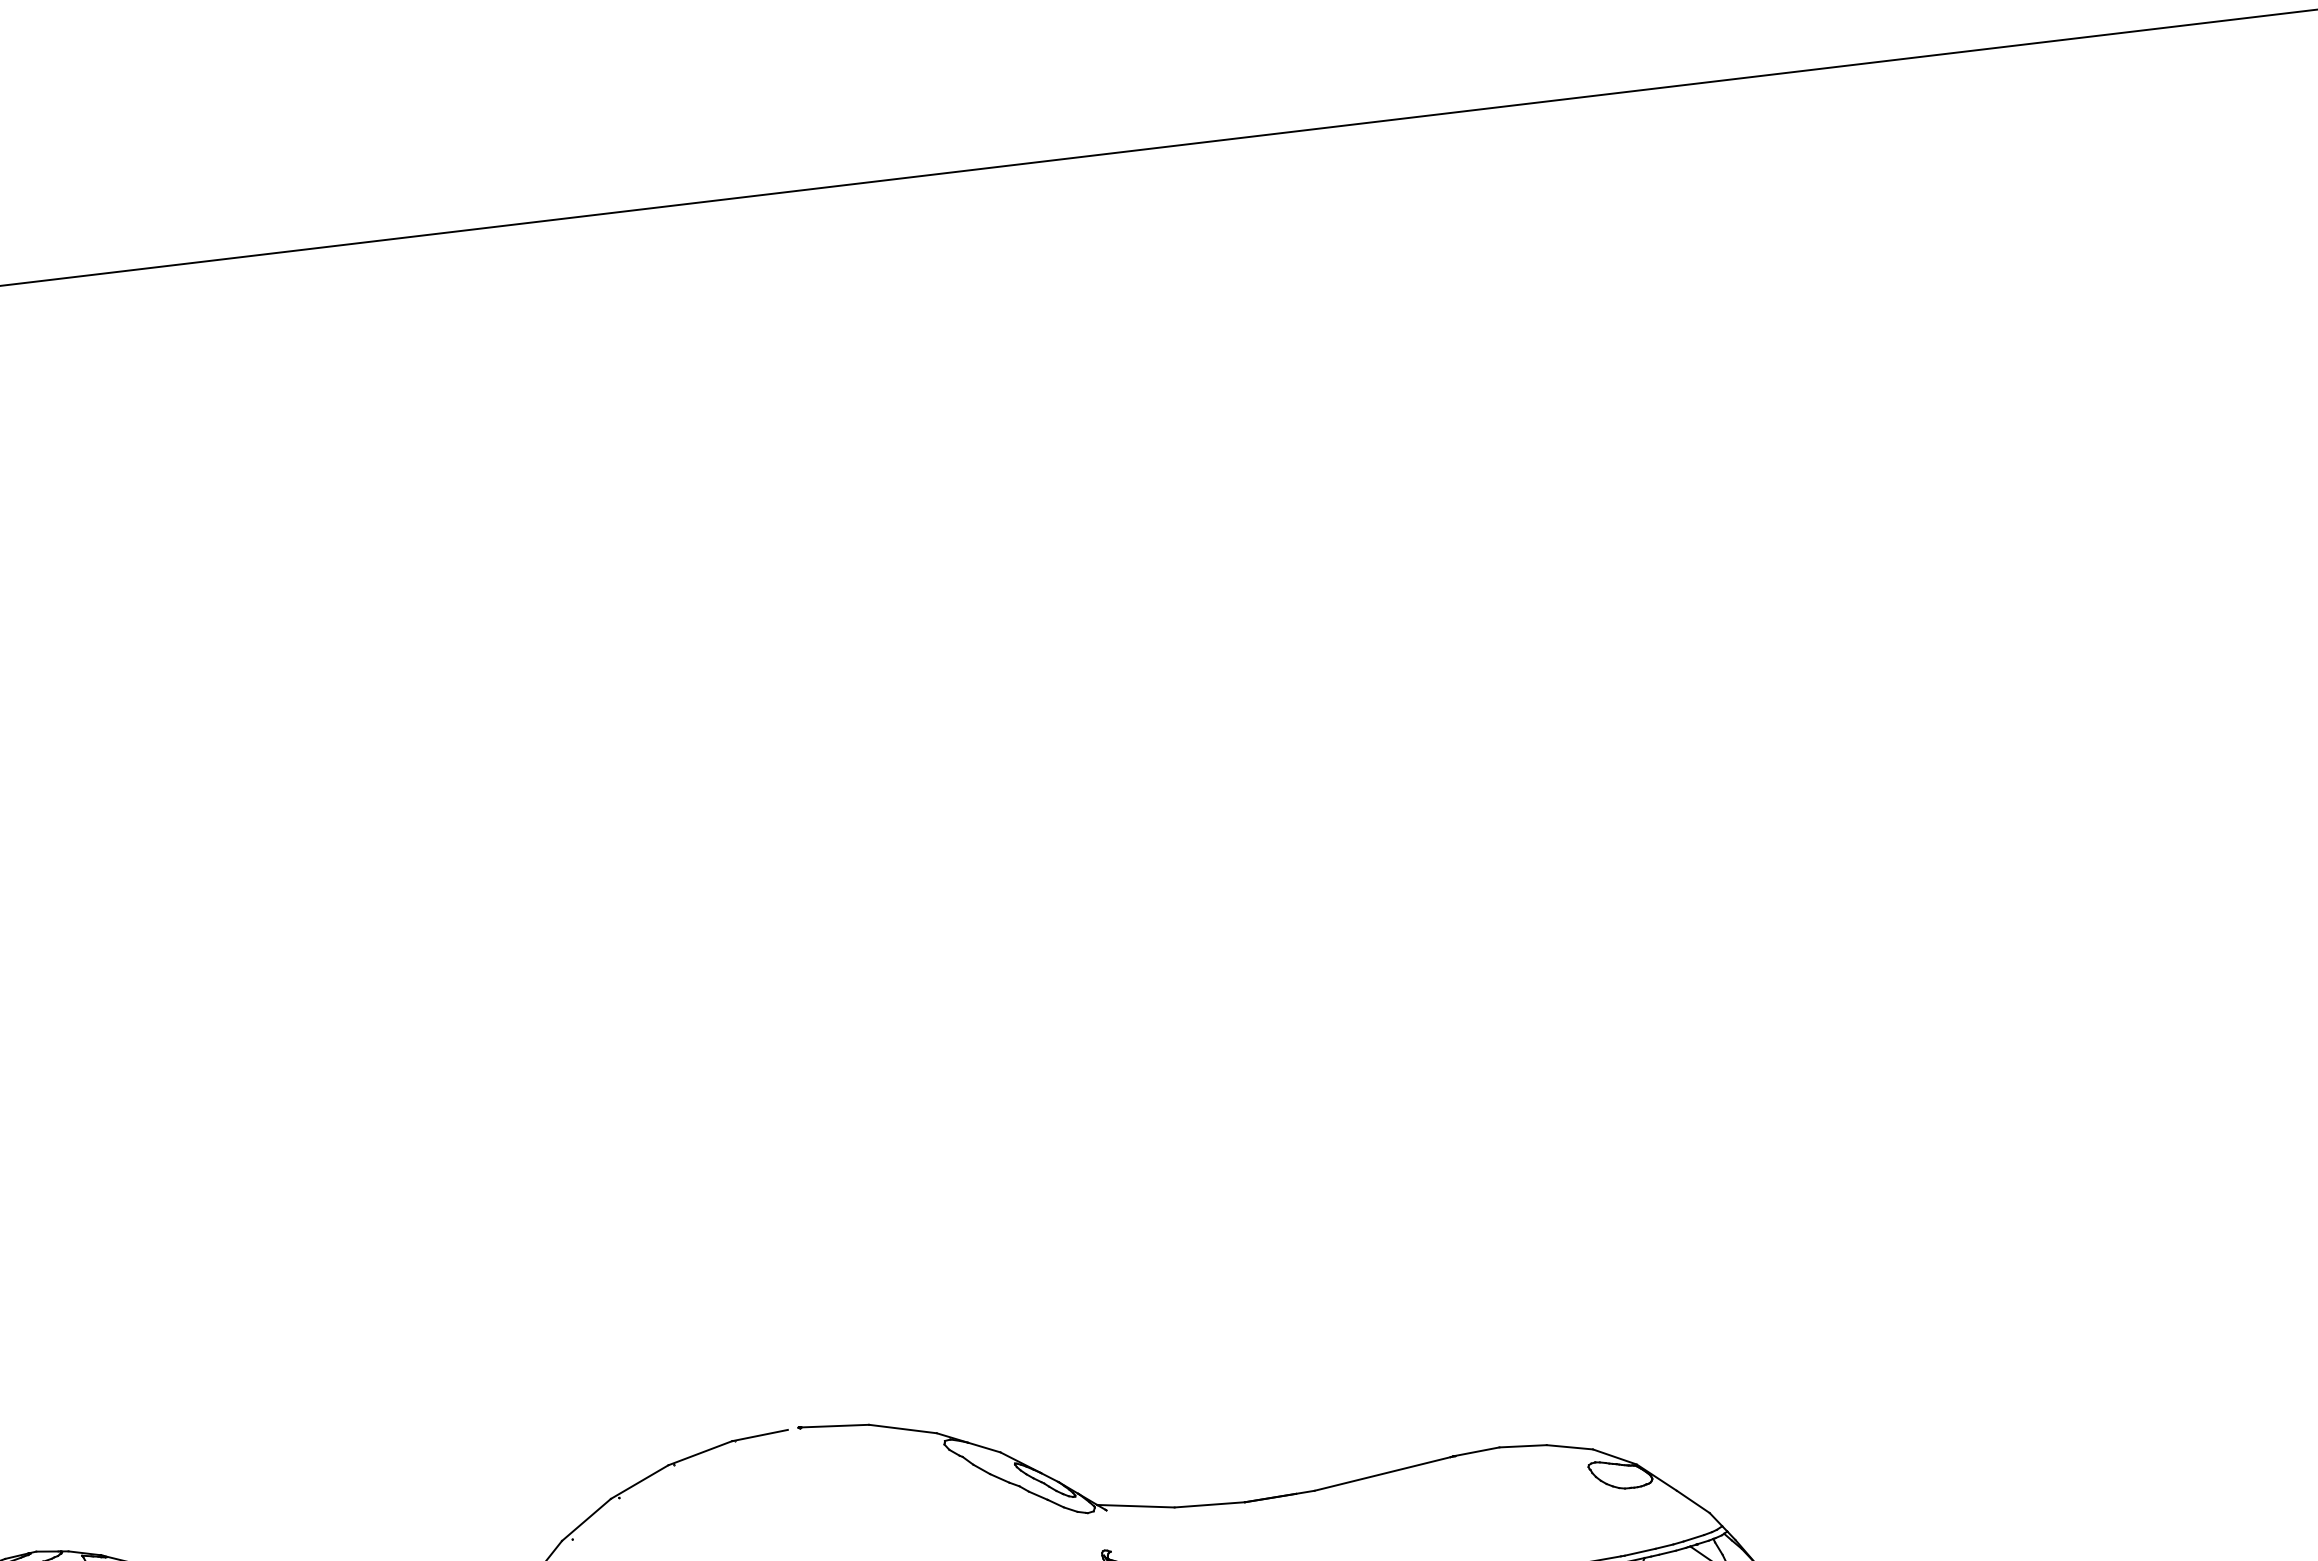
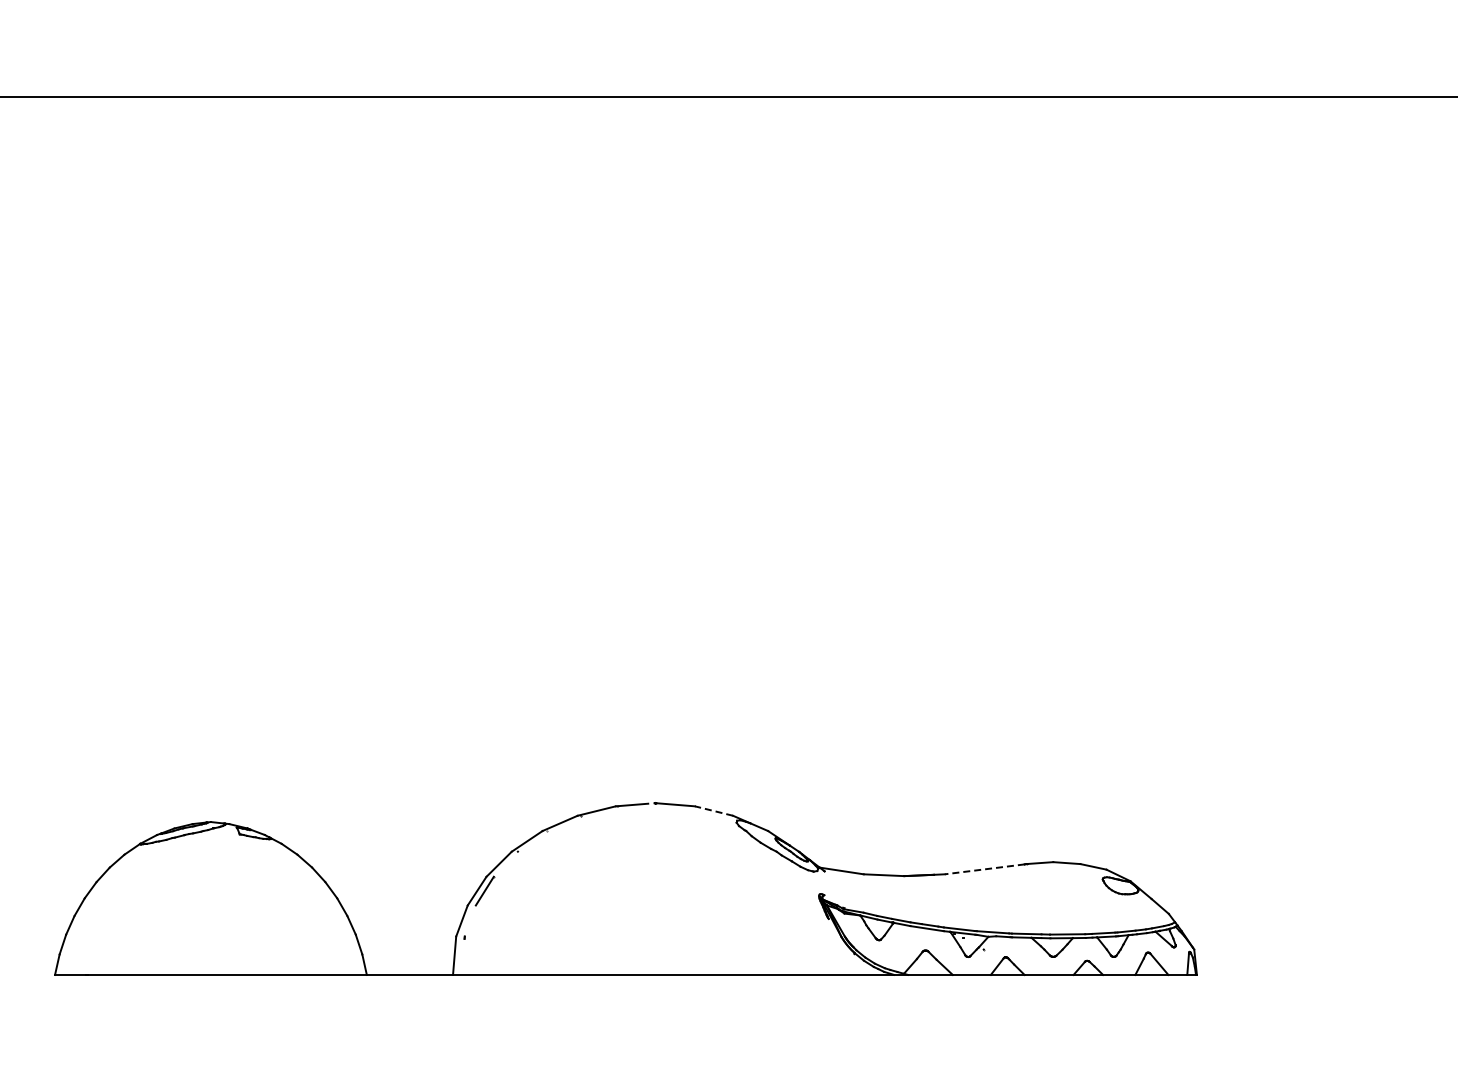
line: (902, 1429) -> (713, 811), solid -> dashed
line: (1382, 1474) -> (984, 869), solid -> dashed

